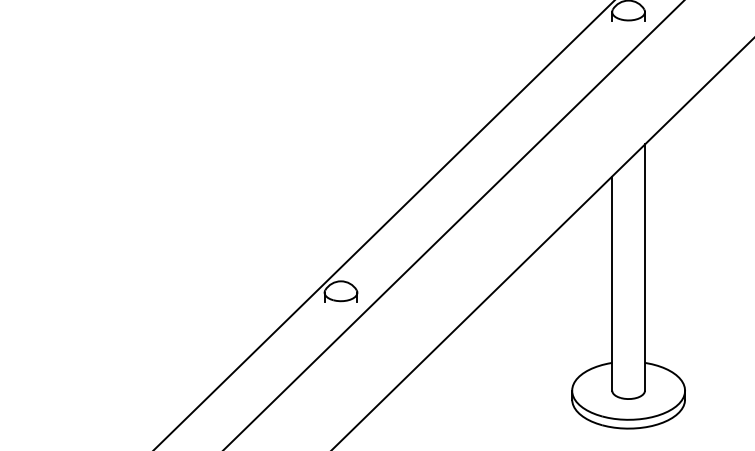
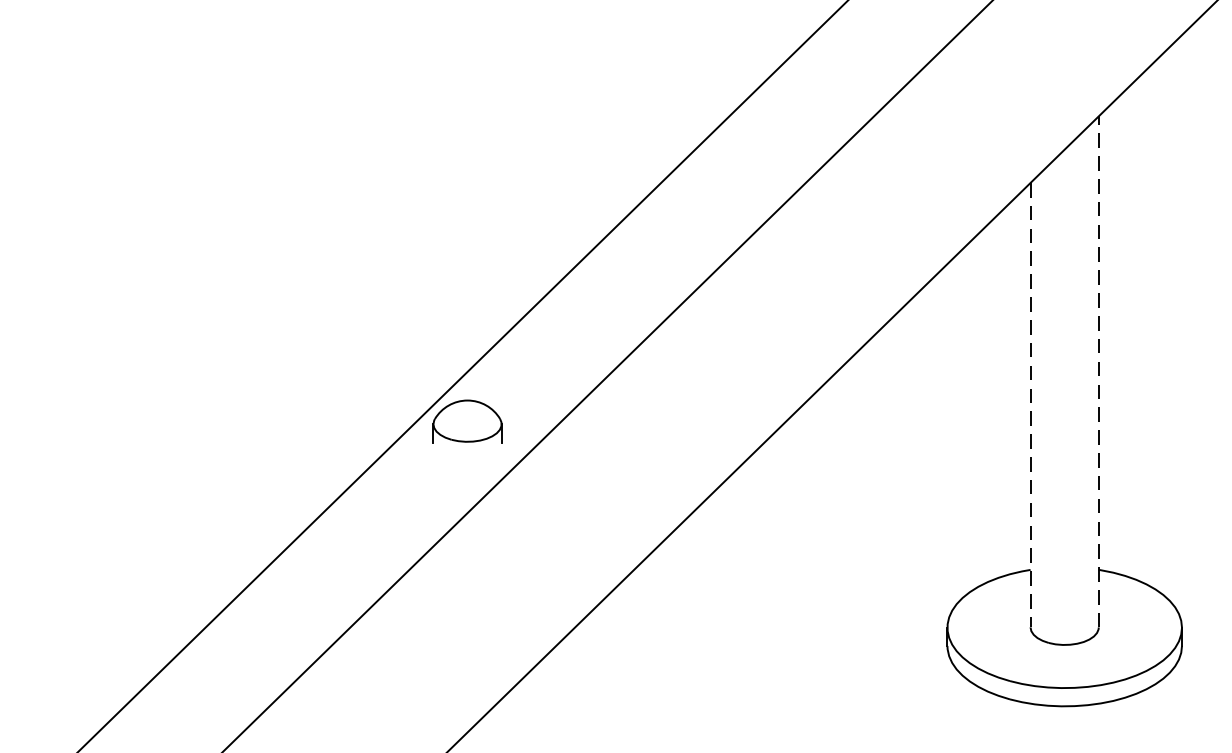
line: (645, 267) -> (1099, 371), solid -> dashed
line: (612, 284) -> (1031, 407), solid -> dashed

